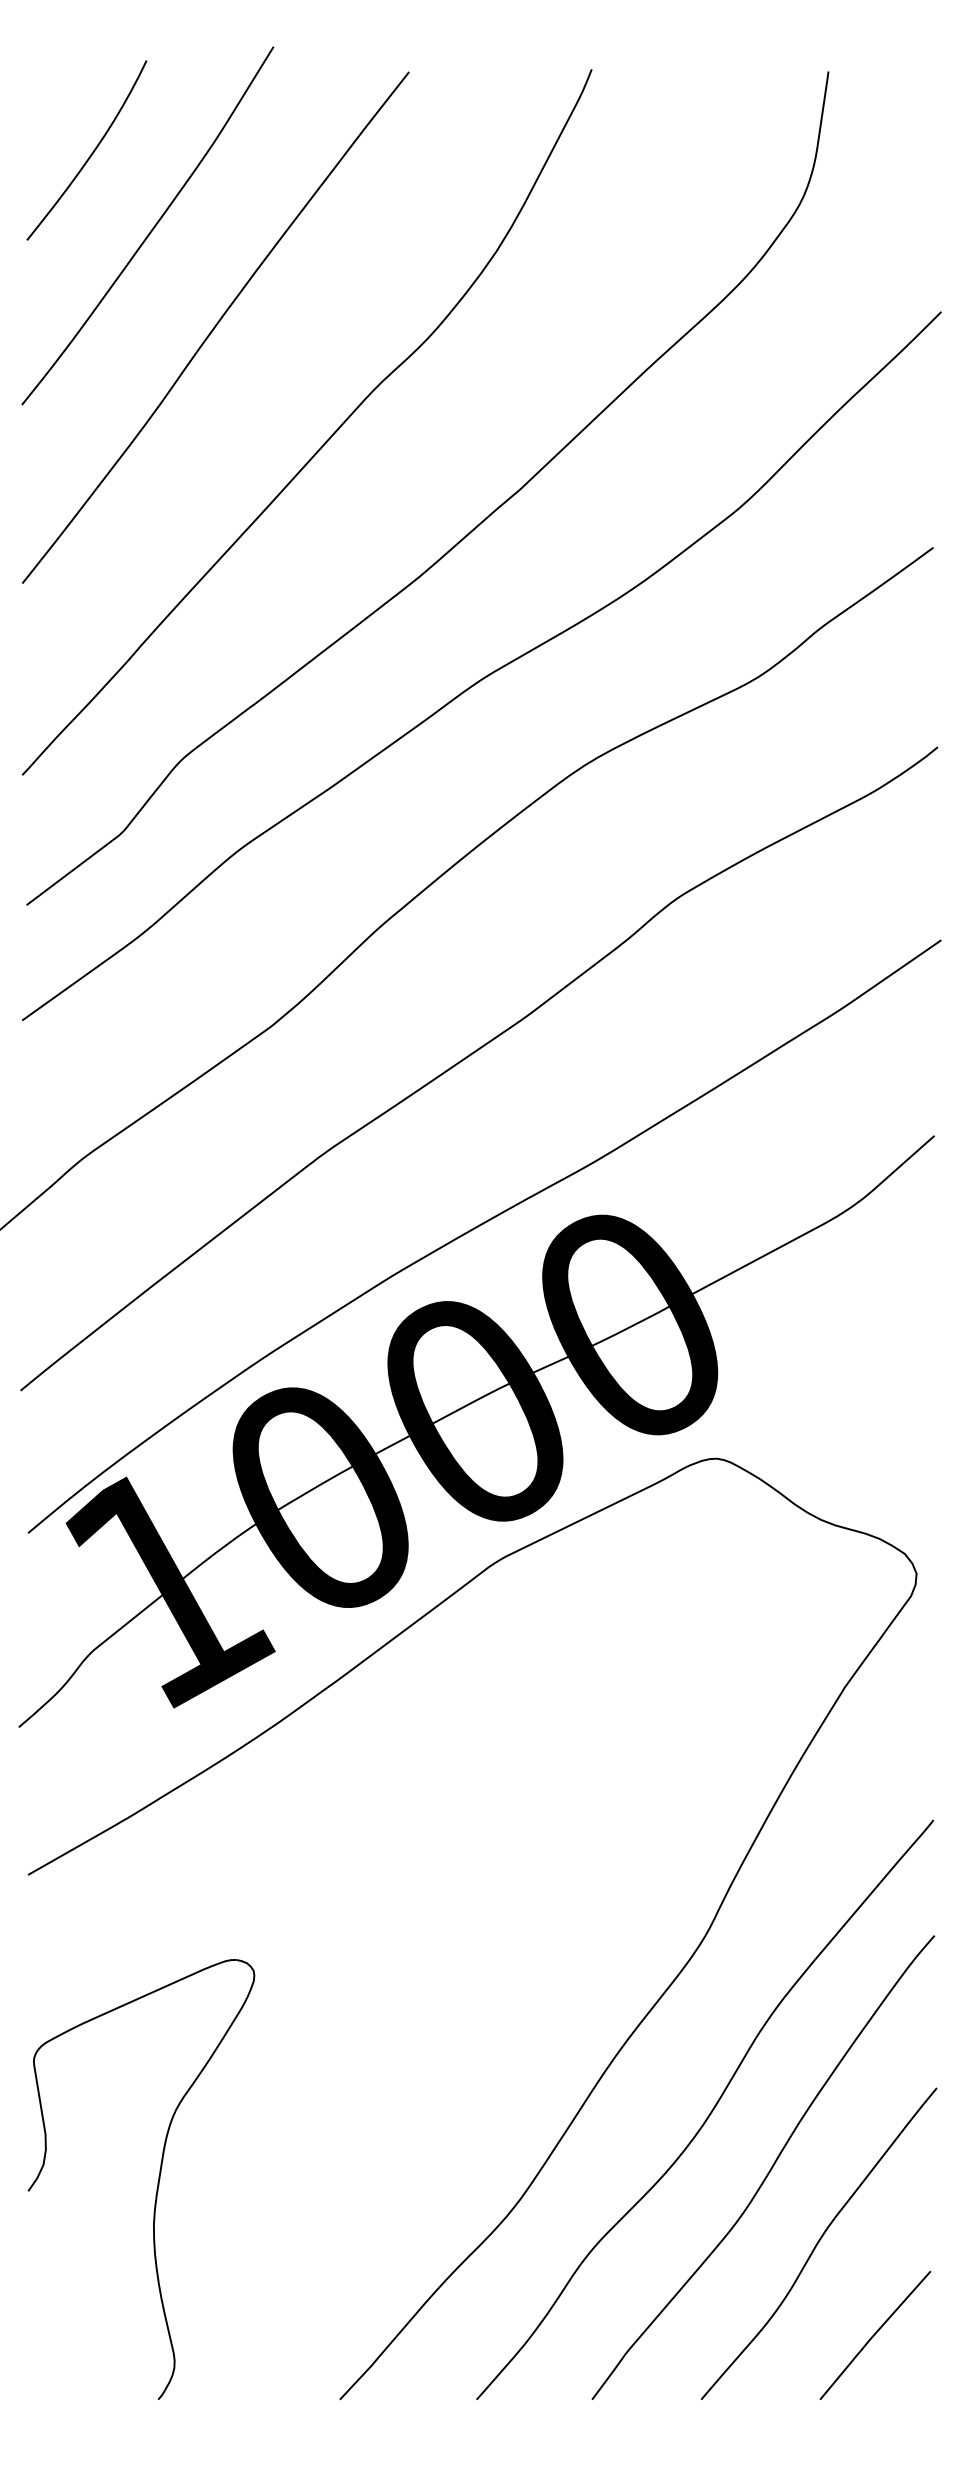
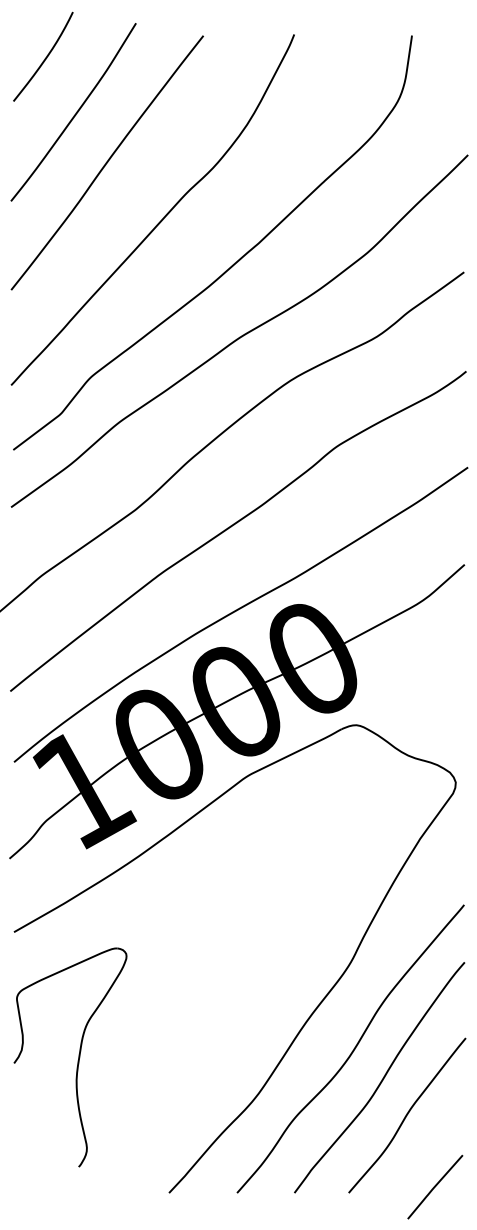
curve: (91, 151) -> (45, 57), moved
part: (155, 2185) -> (77, 1060), moved
line: (875, 2334) -> (435, 1186), moved

